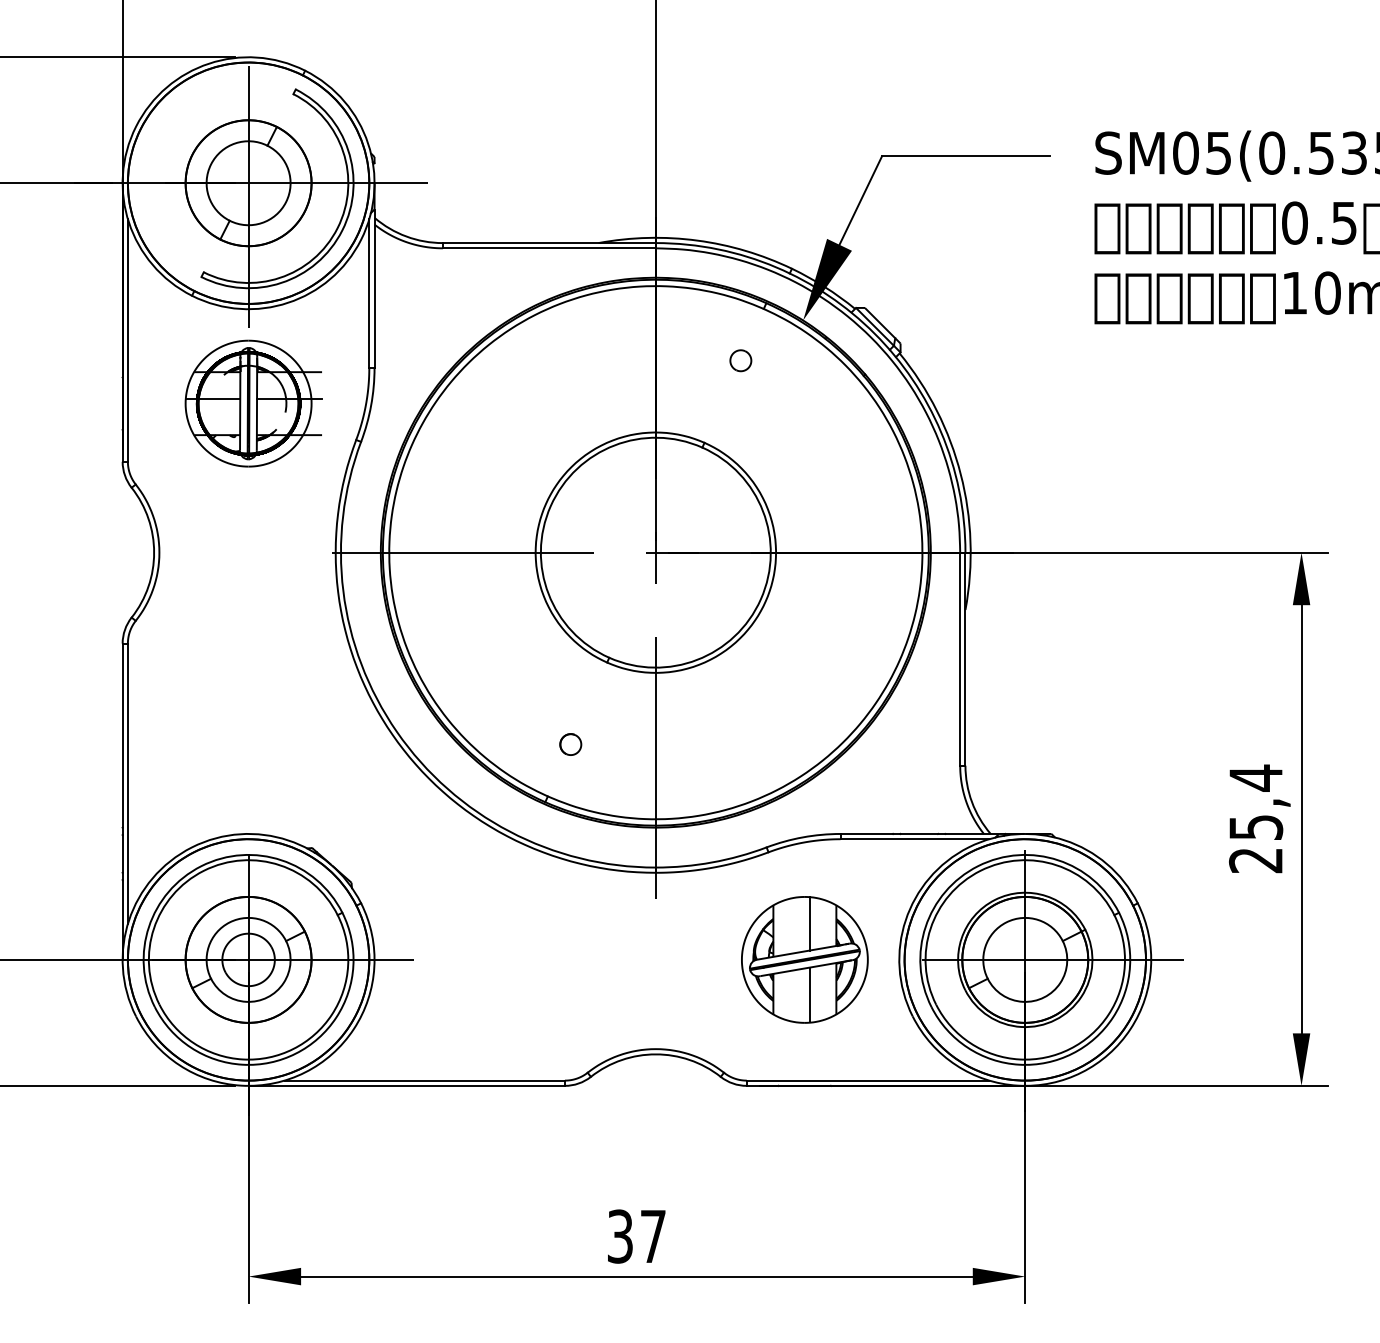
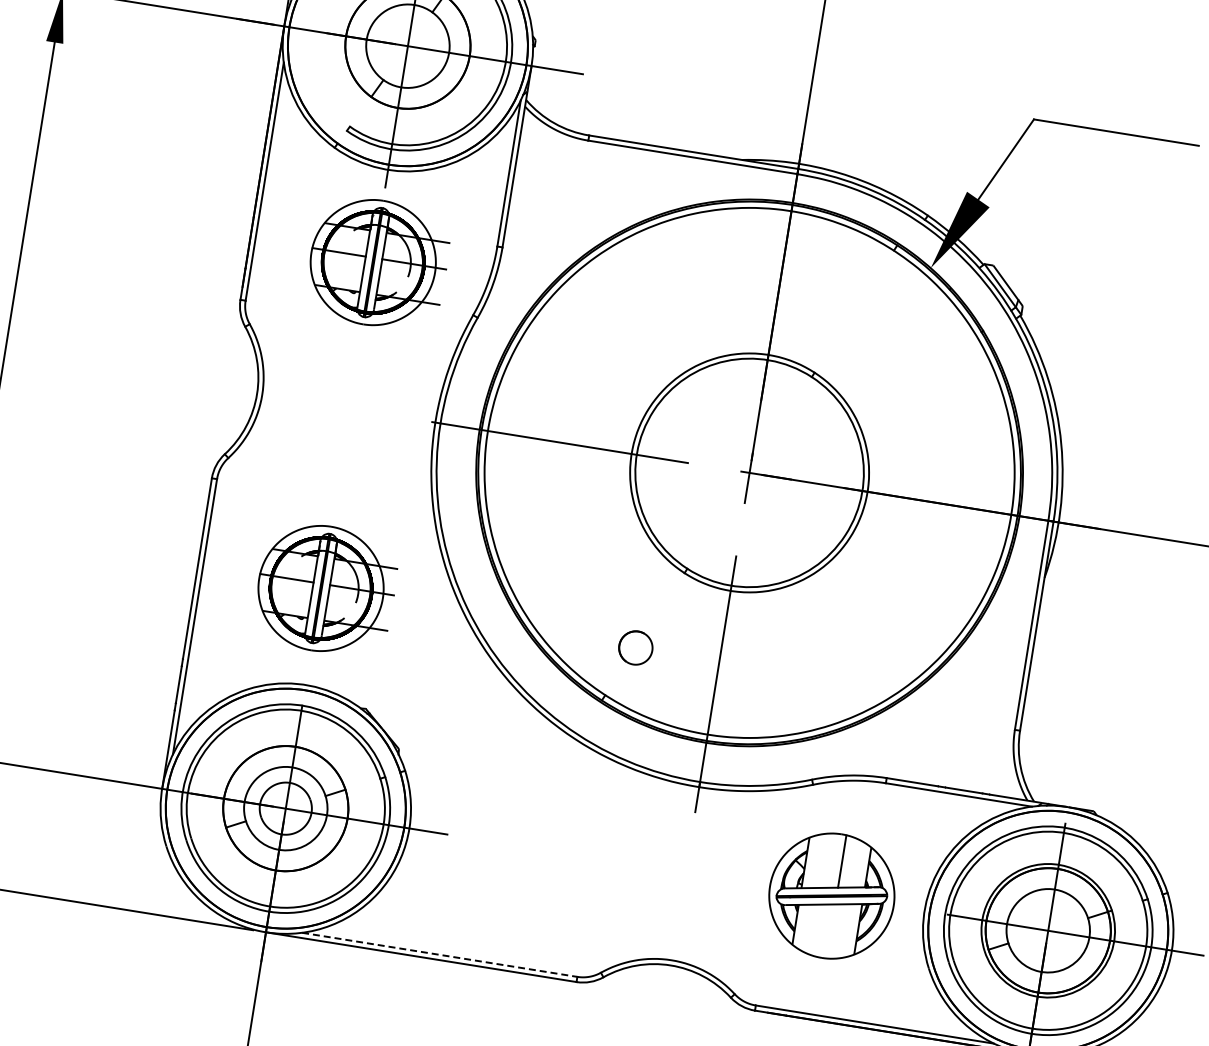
part: (740, 360) -> (862, 297), removed
part: (253, 735) -> (325, 589), added
part: (570, 744) -> (635, 647), size x1.6
line: (809, 994) -> (830, 930), removed
line: (425, 1080) -> (440, 954), solid -> dashed

